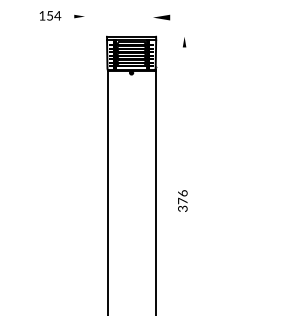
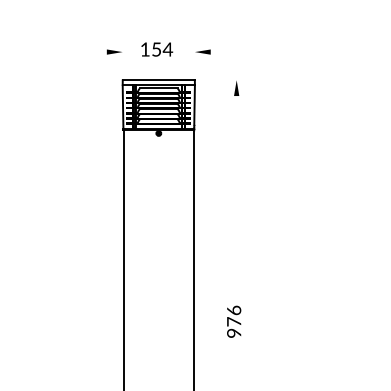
text: (50, 15) -> (157, 49), moved
part: (79, 16) -> (114, 51), moved
part: (161, 17) -> (202, 51), size x0.62
text: (183, 208) -> (235, 332), 376 -> 976

